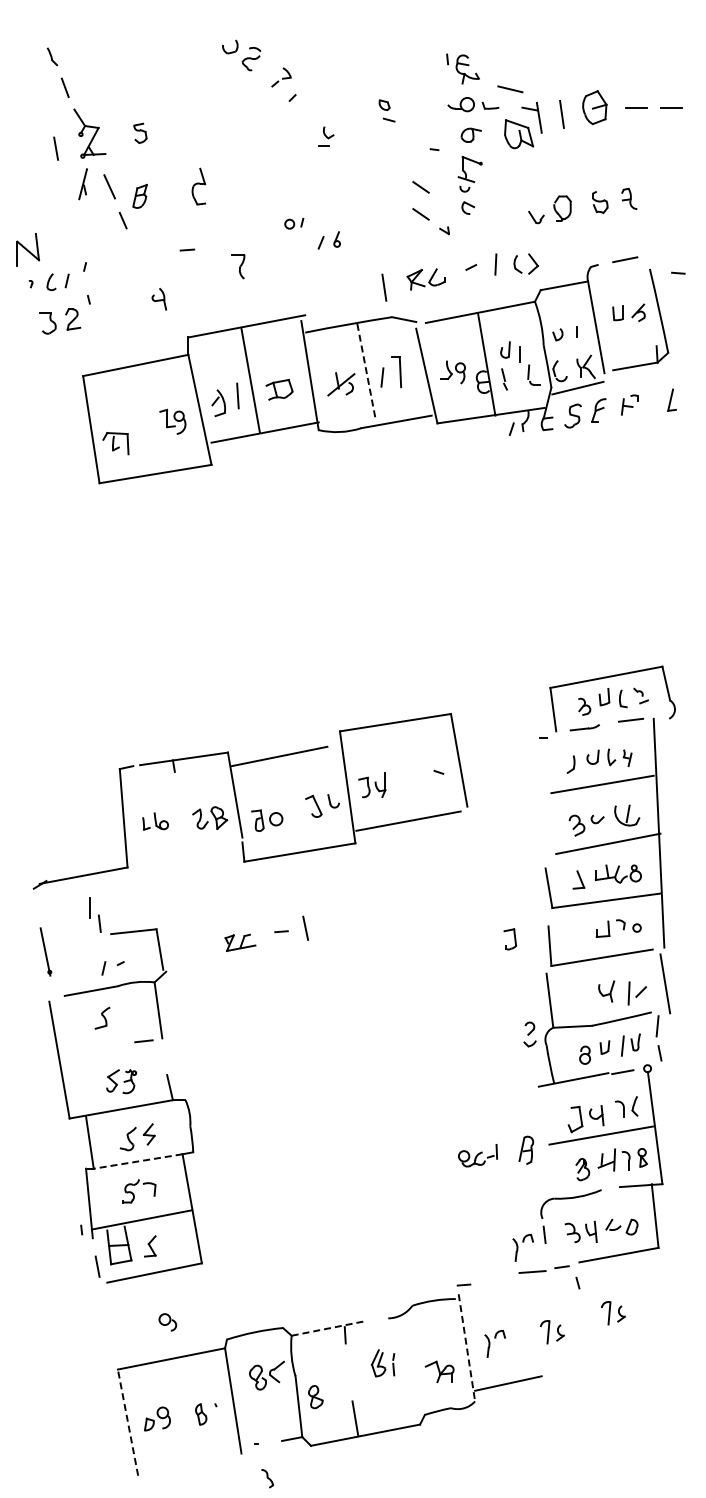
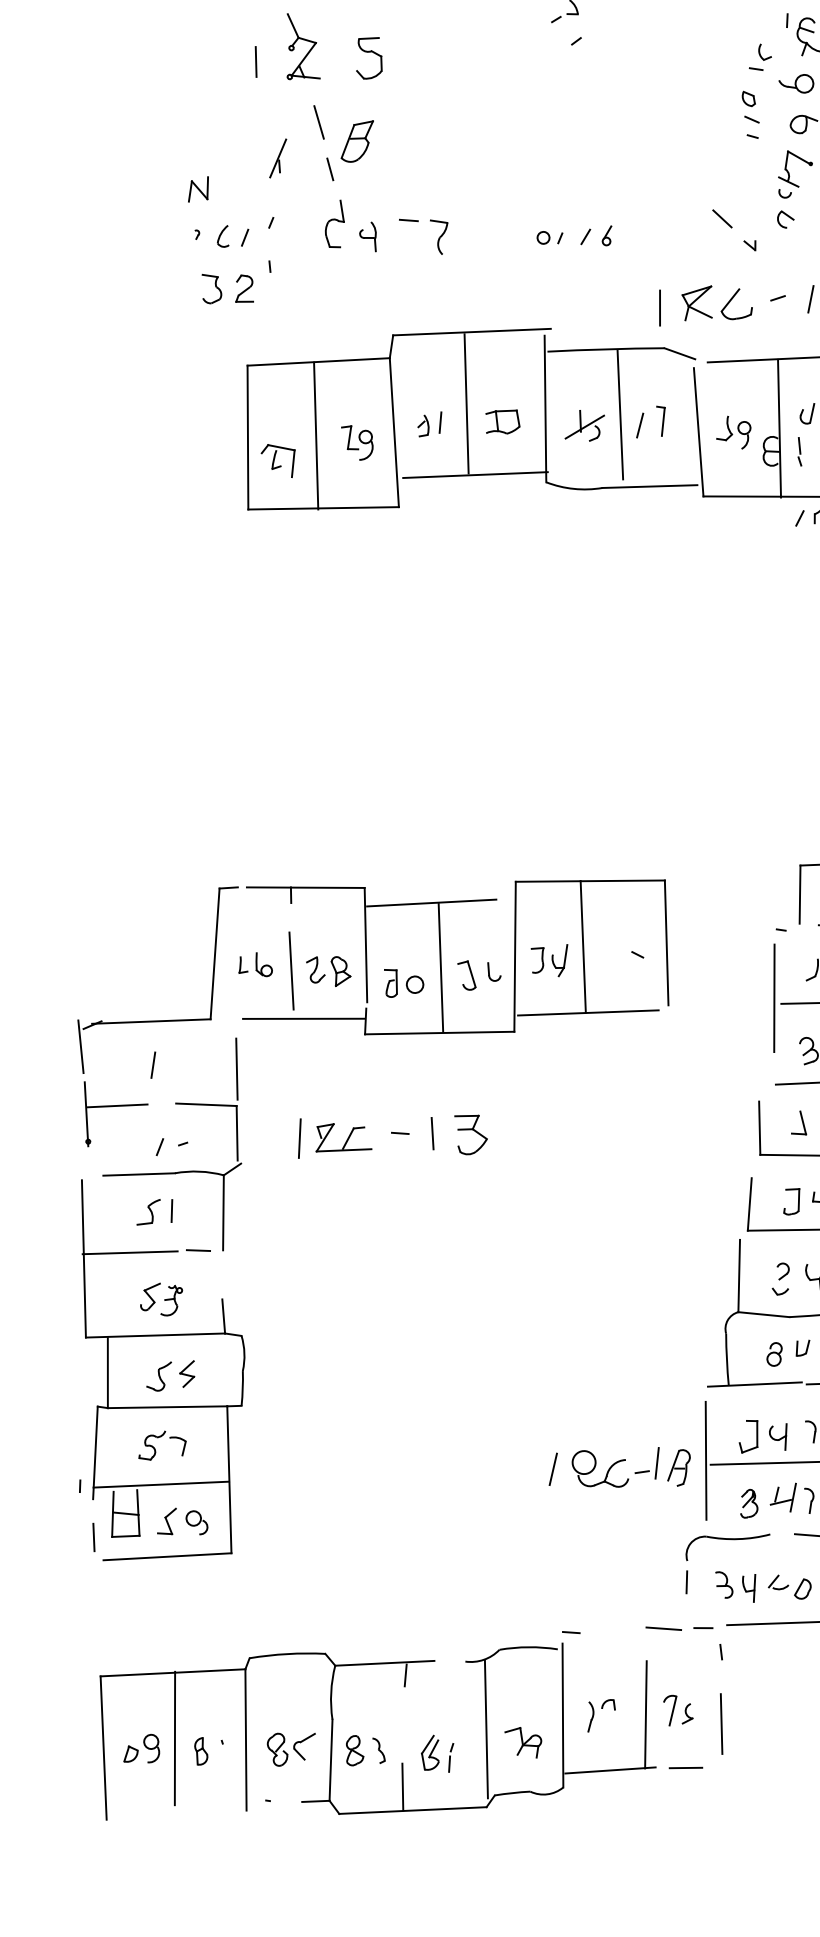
part: (386, 110) -> (750, 106), moved
part: (140, 133) -> (369, 58), size x1.67
part: (326, 136) -> (761, 57), moved
part: (82, 184) -> (277, 158), moved
part: (198, 186) -> (334, 223), moved
line: (420, 187) -> (726, 183), removed
part: (139, 196) -> (356, 140), size x1.43
part: (294, 223) -> (549, 237), moved
part: (27, 249) -> (199, 188), size x0.62
part: (238, 266) -> (437, 237), moved
part: (425, 279) -> (715, 305), size x1.43
part: (159, 299) -> (369, 236), moved
line: (366, 371) -> (620, 414), dashed -> solid
part: (396, 371) -> (659, 420), size x0.71
part: (225, 399) -> (429, 423), size x0.62
line: (141, 420) -> (315, 435), added
line: (397, 772) -> (583, 946), added
line: (545, 789) -> (774, 997), added
line: (293, 803) -> (440, 967), added
line: (182, 822) -> (291, 970), added
line: (196, 856) -> (303, 1018), added
line: (33, 901) -> (80, 1045), added
line: (152, 901) -> (236, 1068), added
line: (99, 923) -> (171, 1210), moved
part: (333, 924) -> (469, 1134), added
part: (509, 939) -> (791, 1201), moved
line: (67, 941) -> (117, 1104), added
part: (240, 942) -> (344, 1139), size x1.43
line: (206, 946) -> (298, 1138), added
part: (529, 1034) -> (781, 1279), moved
line: (93, 1050) -> (130, 1252), added
line: (545, 1142) -> (705, 1461), added
part: (477, 1155) -> (614, 1465), size x1.67
line: (138, 1161) -> (167, 1407), dashed -> solid
line: (432, 1165) -> (553, 1469), added
part: (522, 1247) -> (655, 1594), removed
part: (613, 1313) -> (762, 1698), removed
part: (167, 1322) -> (196, 1522), moved
line: (328, 1328) -> (385, 1663), dashed -> solid
line: (586, 1336) -> (722, 1723), added
line: (528, 1338) -> (645, 1715), added
line: (466, 1348) -> (562, 1716), dashed -> solid
part: (383, 1363) -> (437, 1754), moved
line: (411, 1366) -> (486, 1729), added
line: (564, 1373) -> (686, 1768), added
part: (266, 1375) -> (289, 1748), moved
line: (179, 1407) -> (174, 1738), added
line: (127, 1422) -> (102, 1747), dashed -> solid
part: (267, 1478) -> (378, 1750), moved

